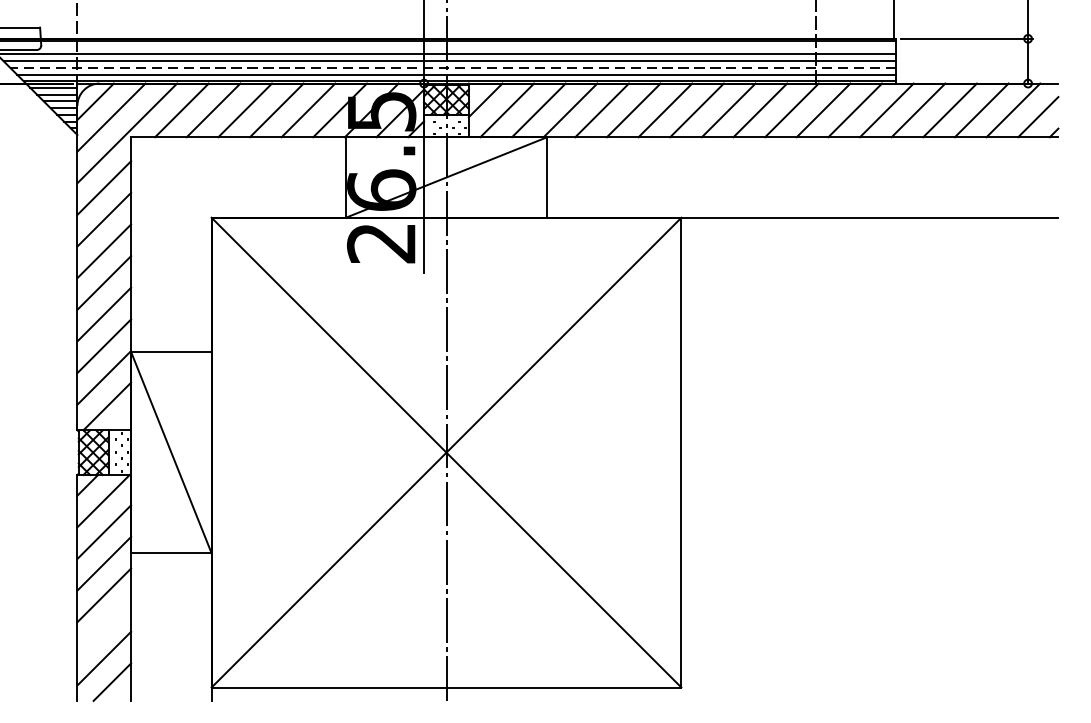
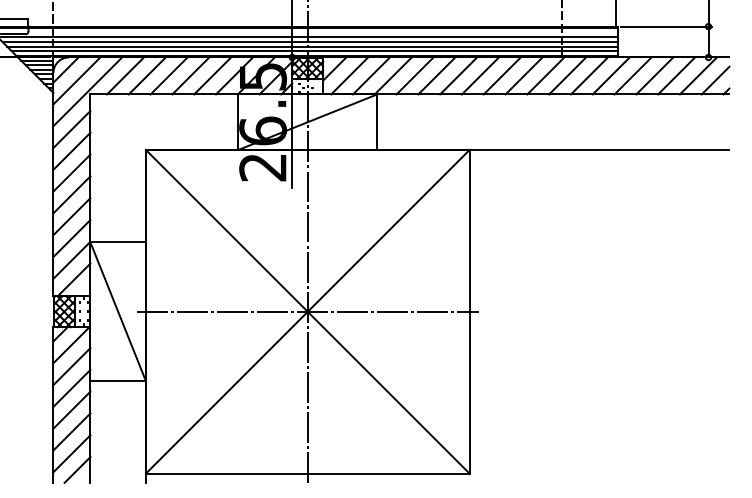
line: (451, 67) -> (311, 46), dashed -> solid
line: (446, 452) -> (307, 311), added
line: (103, 626) -> (71, 431), added

